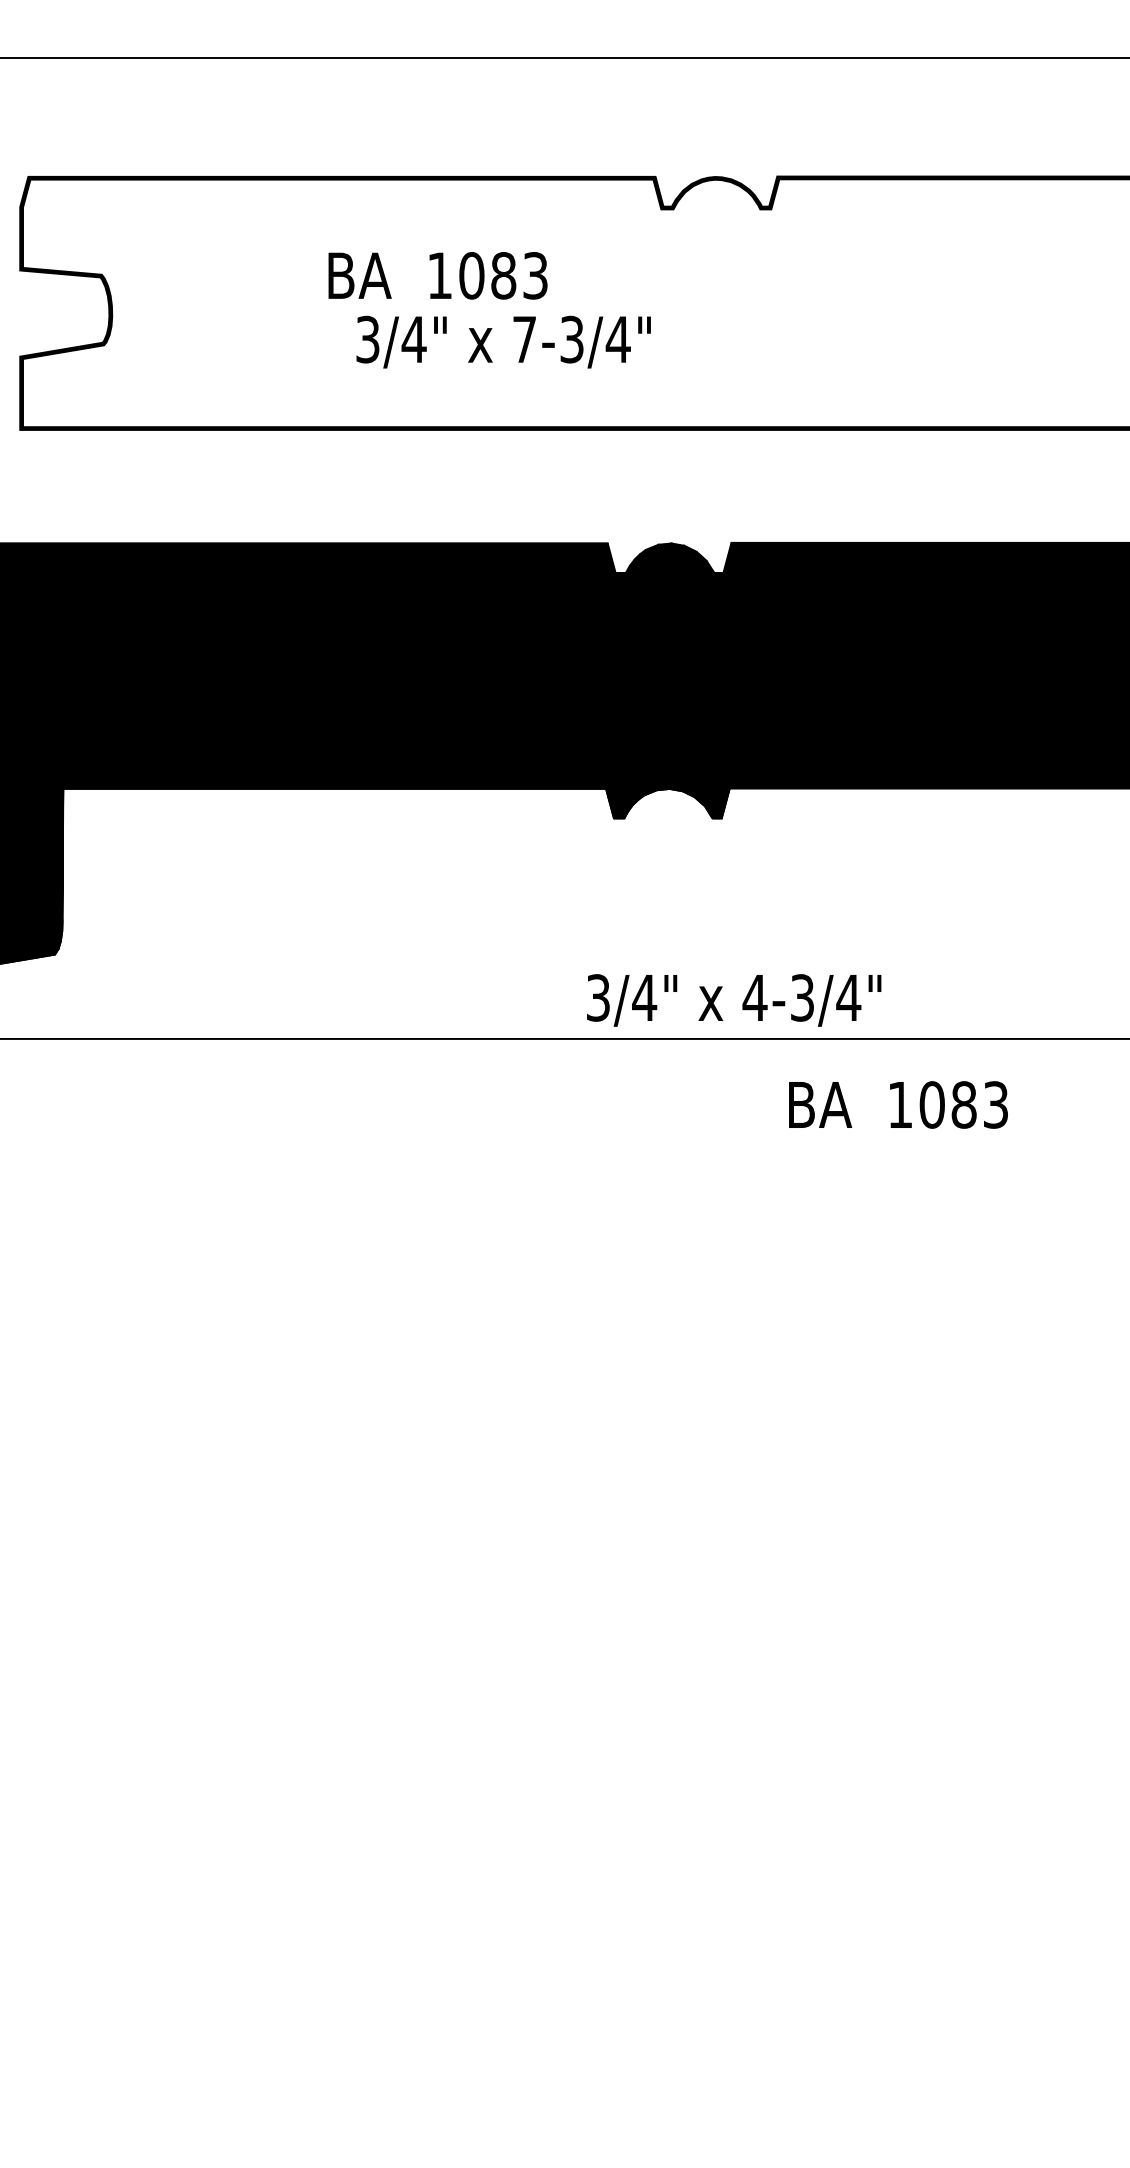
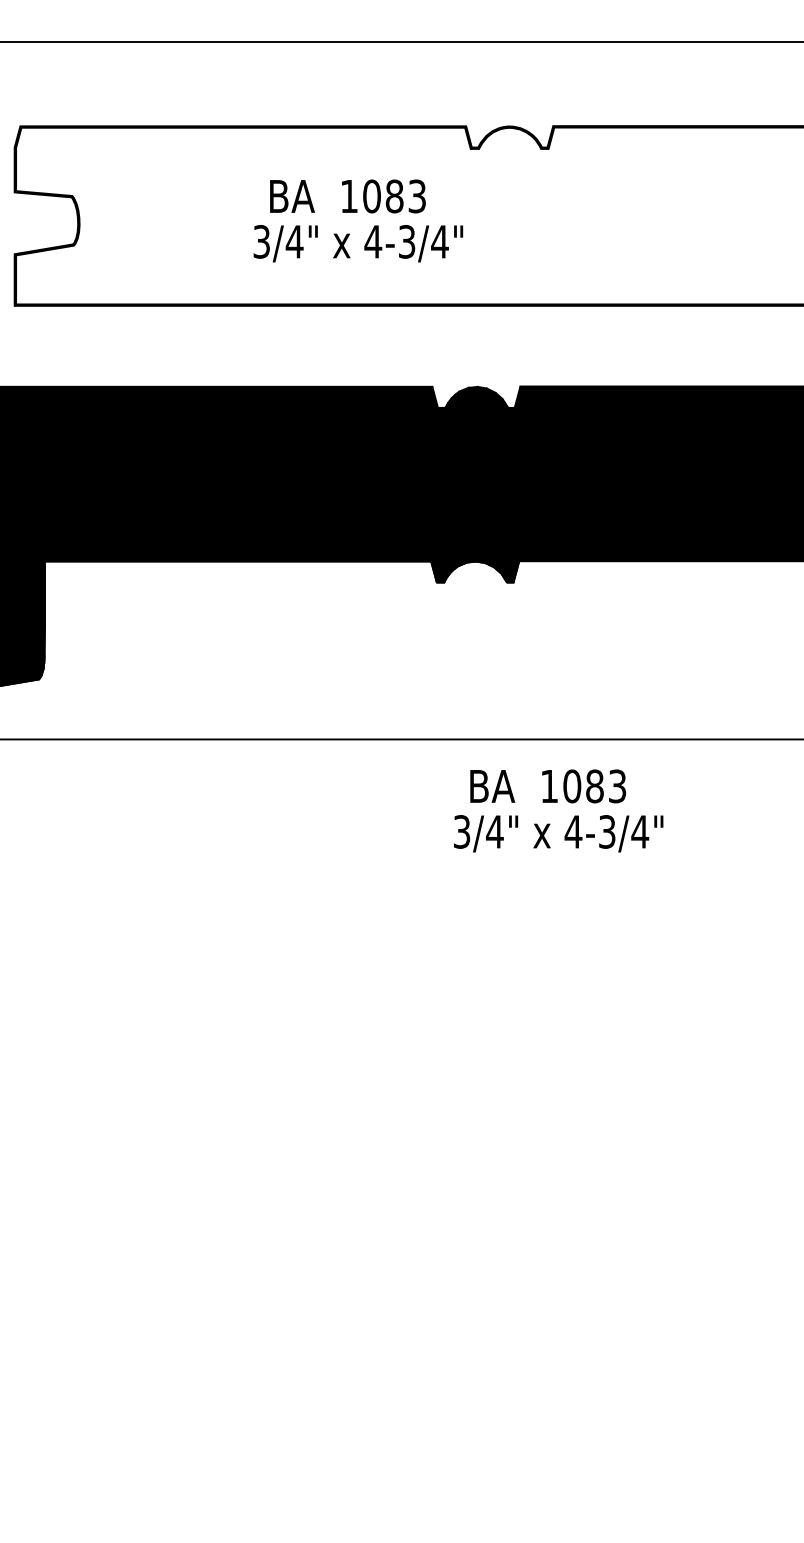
text: (437, 275) -> (347, 196), moved
text: (524, 339) -> (373, 241), 7-3/4" -> 4-3/4"
text: (734, 1000) -> (558, 833), moved
text: (898, 1104) -> (548, 786), moved

